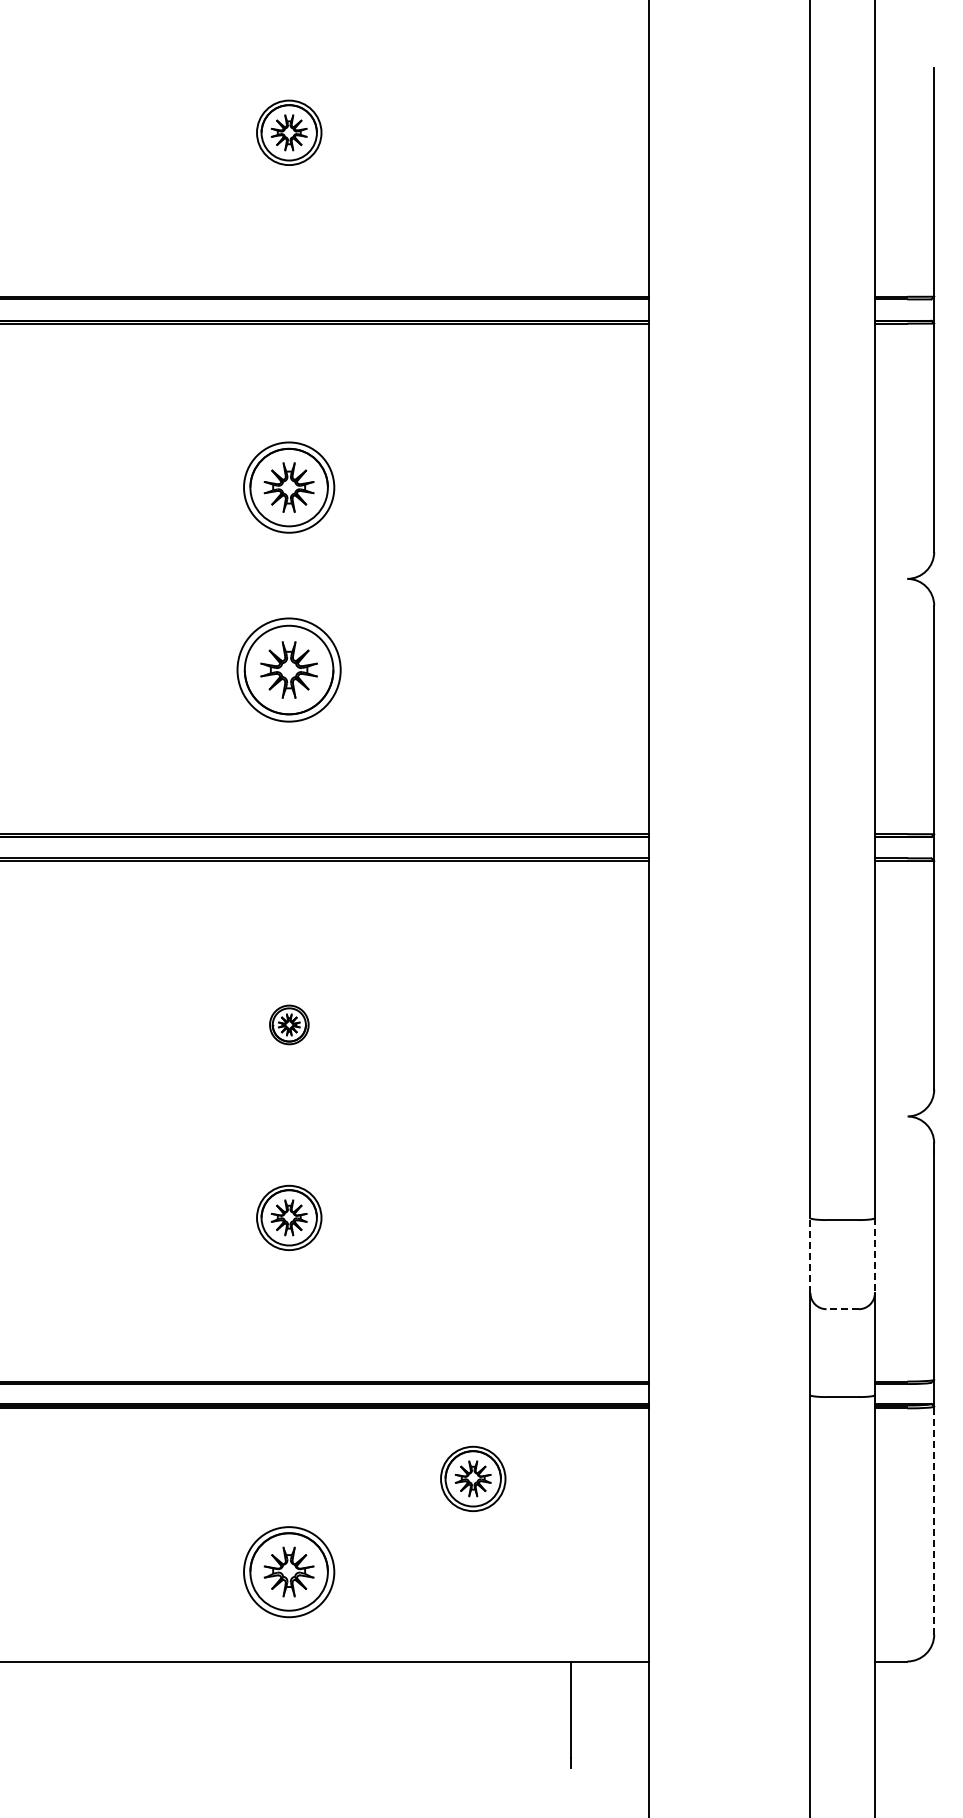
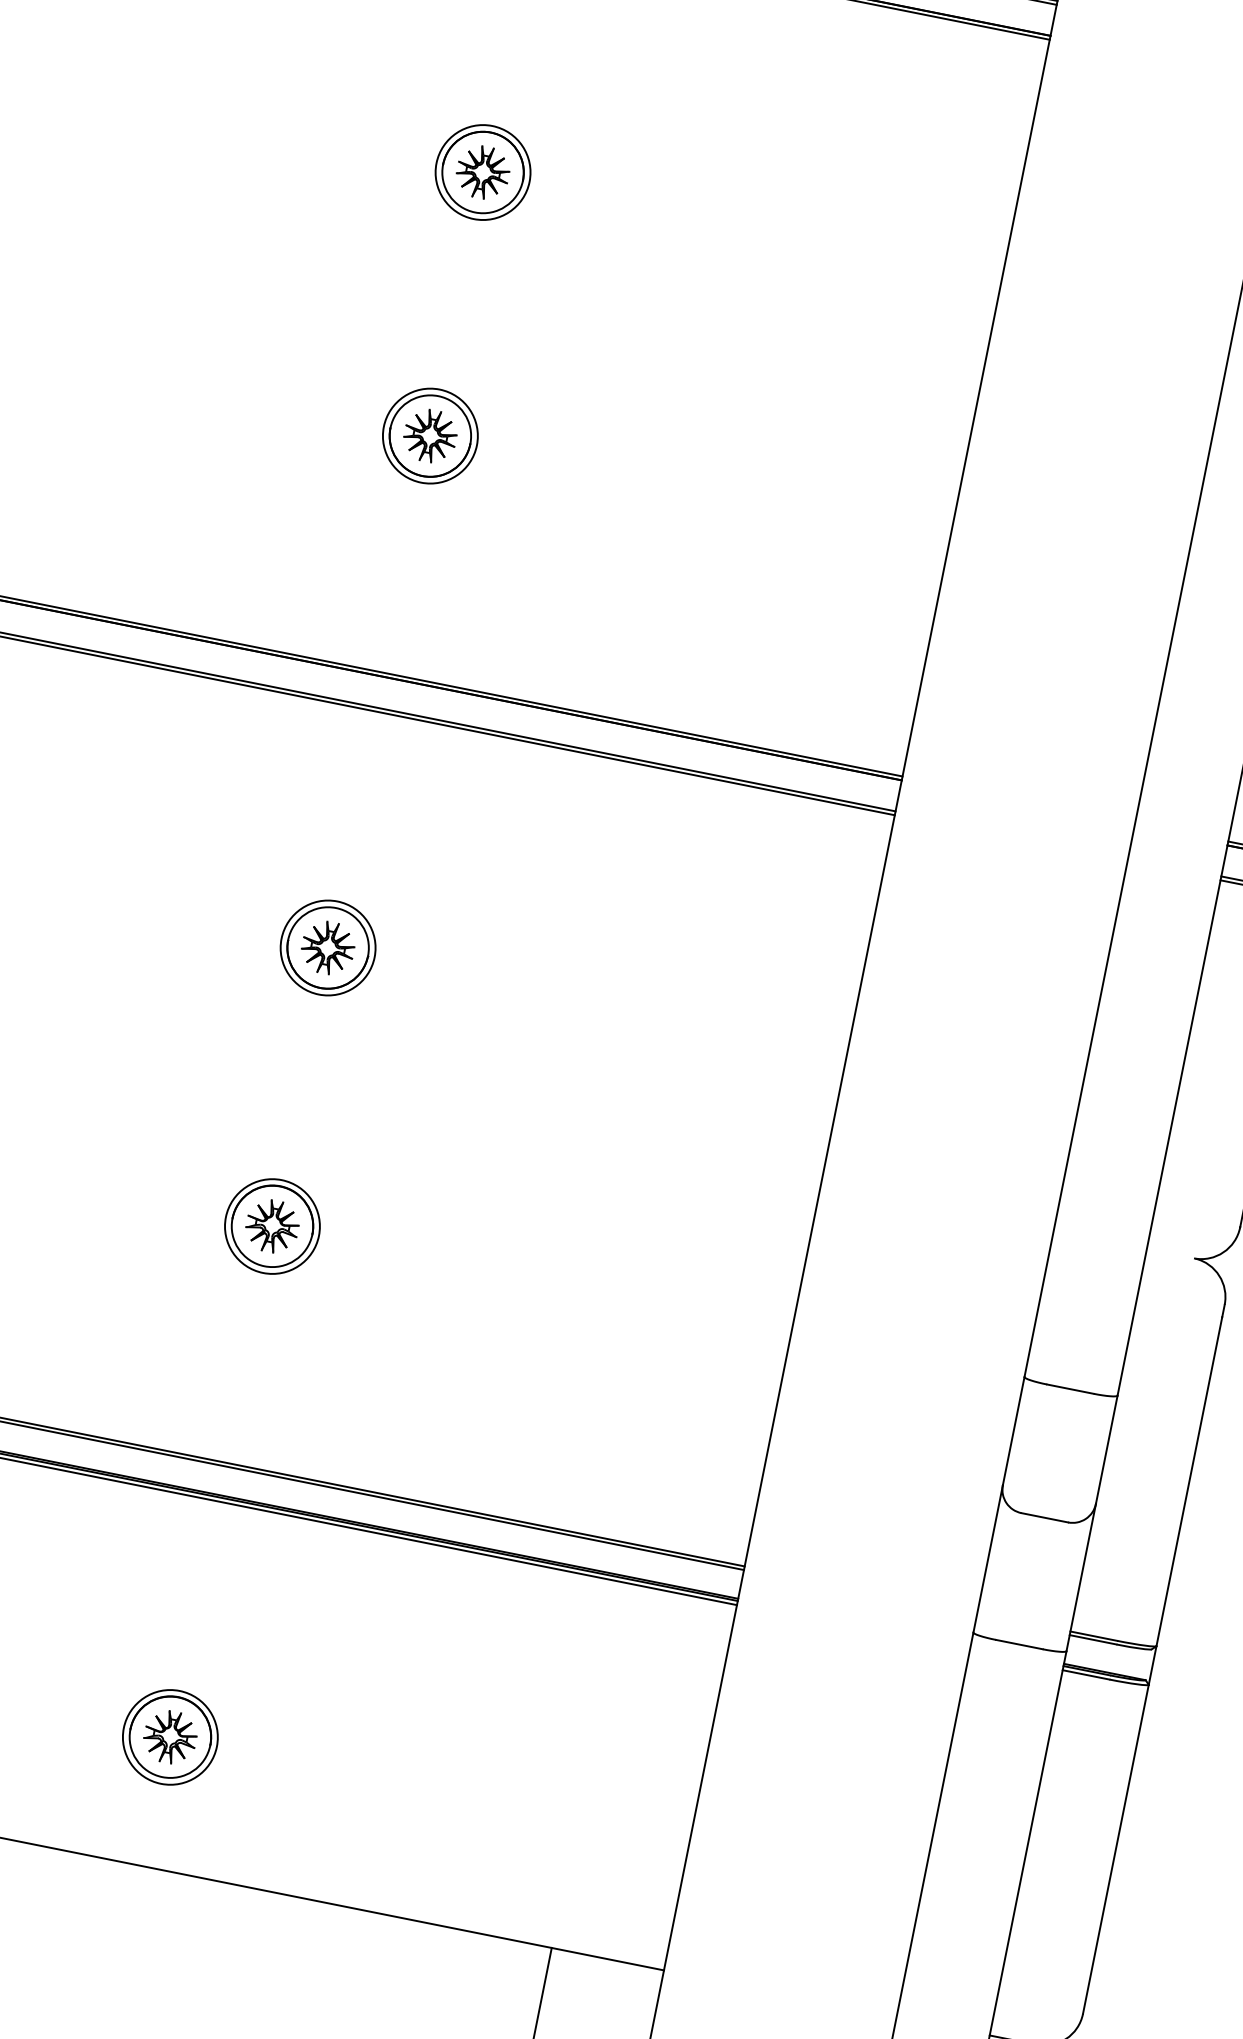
part: (289, 487) -> (483, 172), size x0.71
part: (289, 670) -> (430, 436), size x0.62
part: (289, 1024) -> (328, 947), size x1.67
line: (810, 1255) -> (1013, 1431), dashed -> solid
line: (874, 1256) -> (1105, 1450), dashed -> solid
line: (842, 1309) -> (1044, 1518), dashed -> solid
part: (473, 1478) -> (463, 1655), removed
line: (934, 1520) -> (1116, 1849), dashed -> solid
part: (289, 1571) -> (170, 1736), size x0.71

